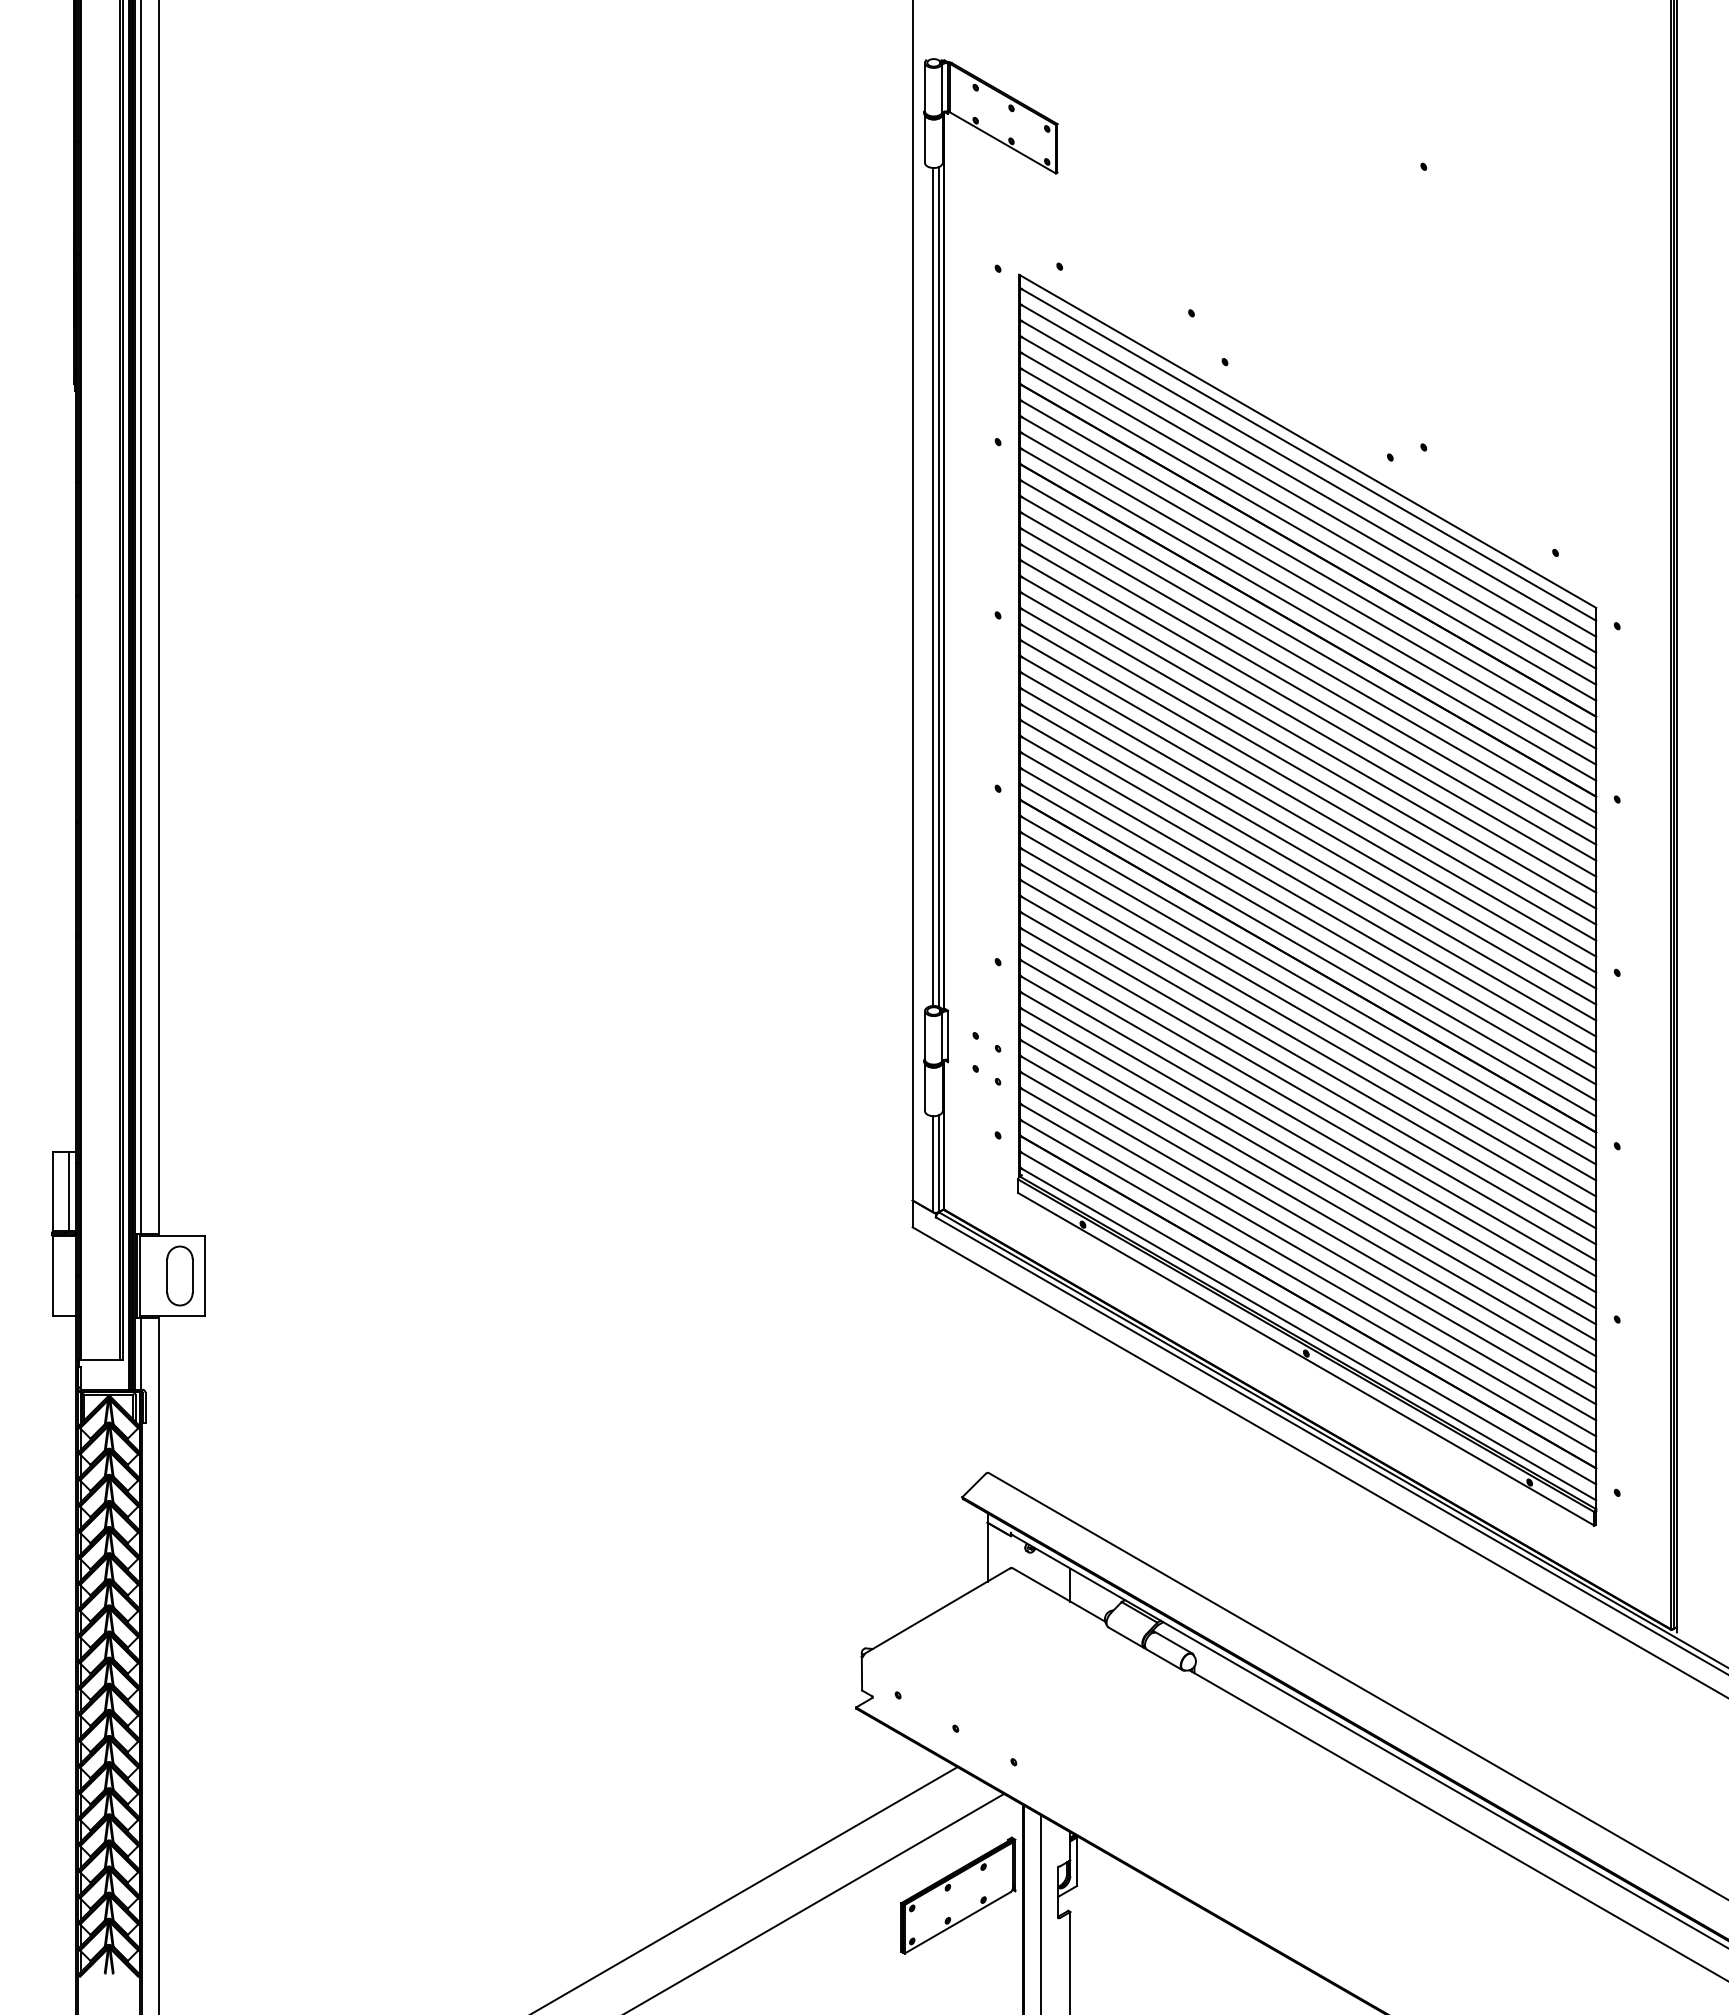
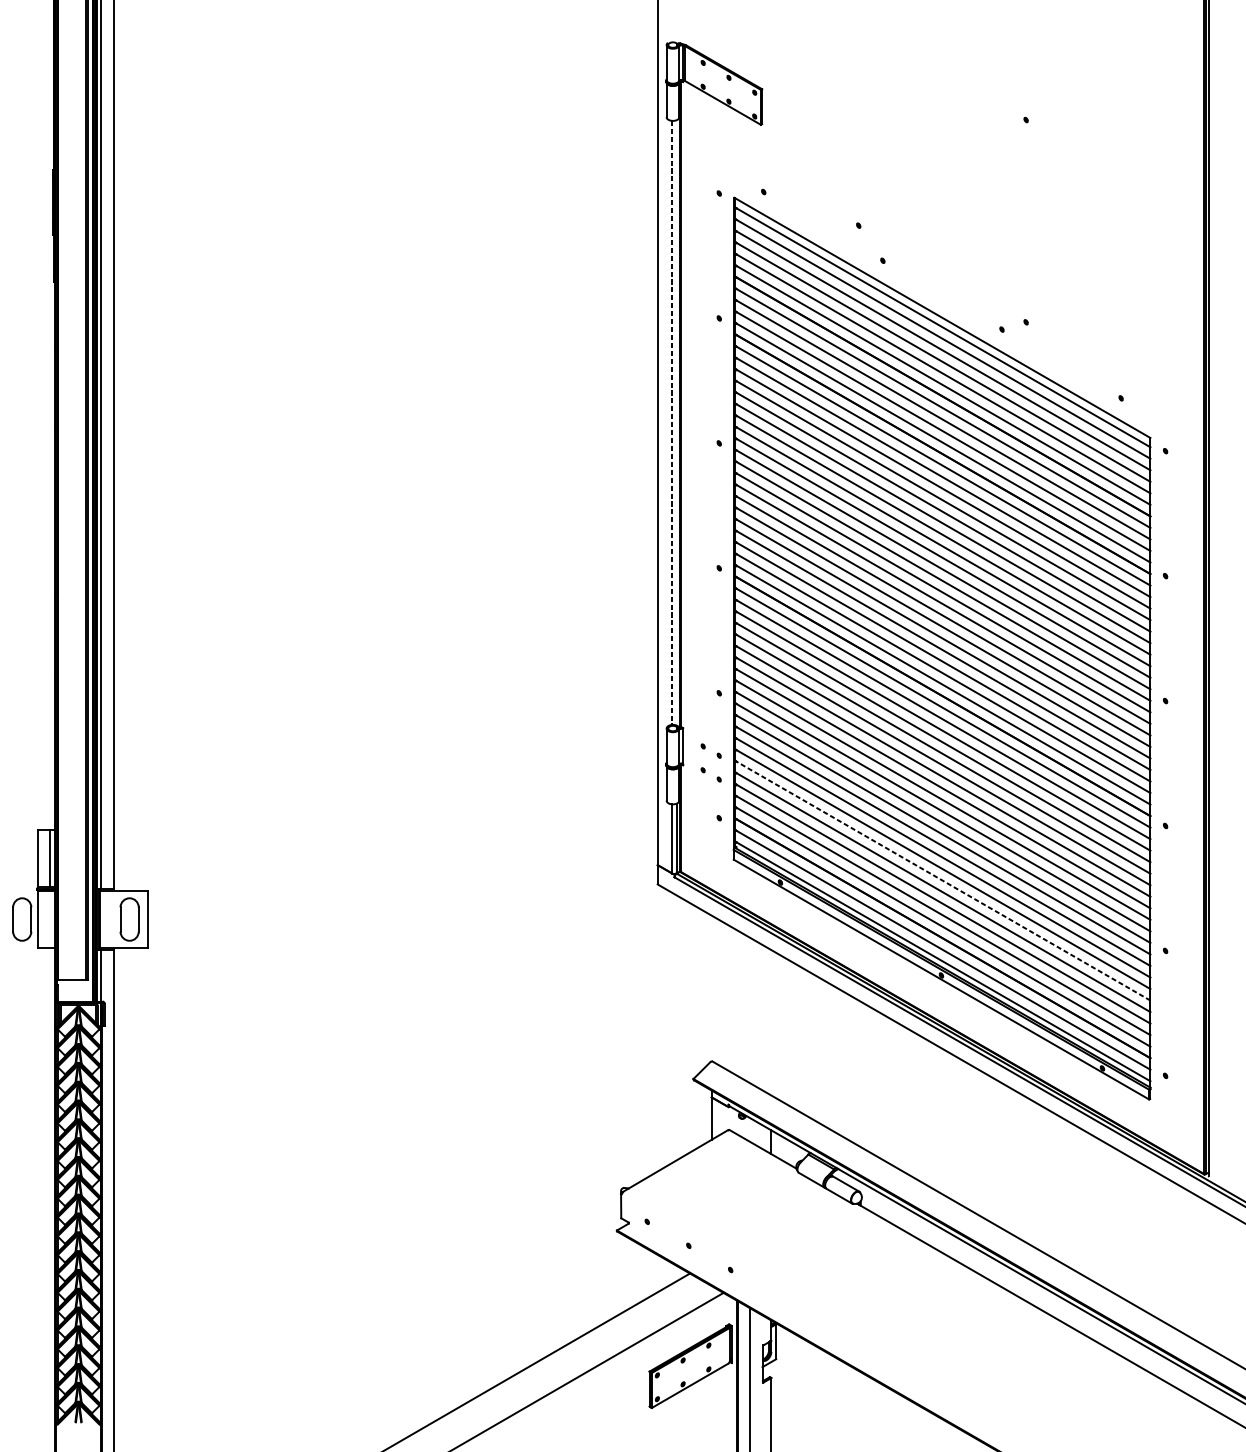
line: (938, 586) -> (676, 422), removed
line: (932, 587) -> (672, 423), solid -> dashed
line: (1308, 1222) -> (943, 880), solid -> dashed
part: (30, 1275) -> (21, 919), added

